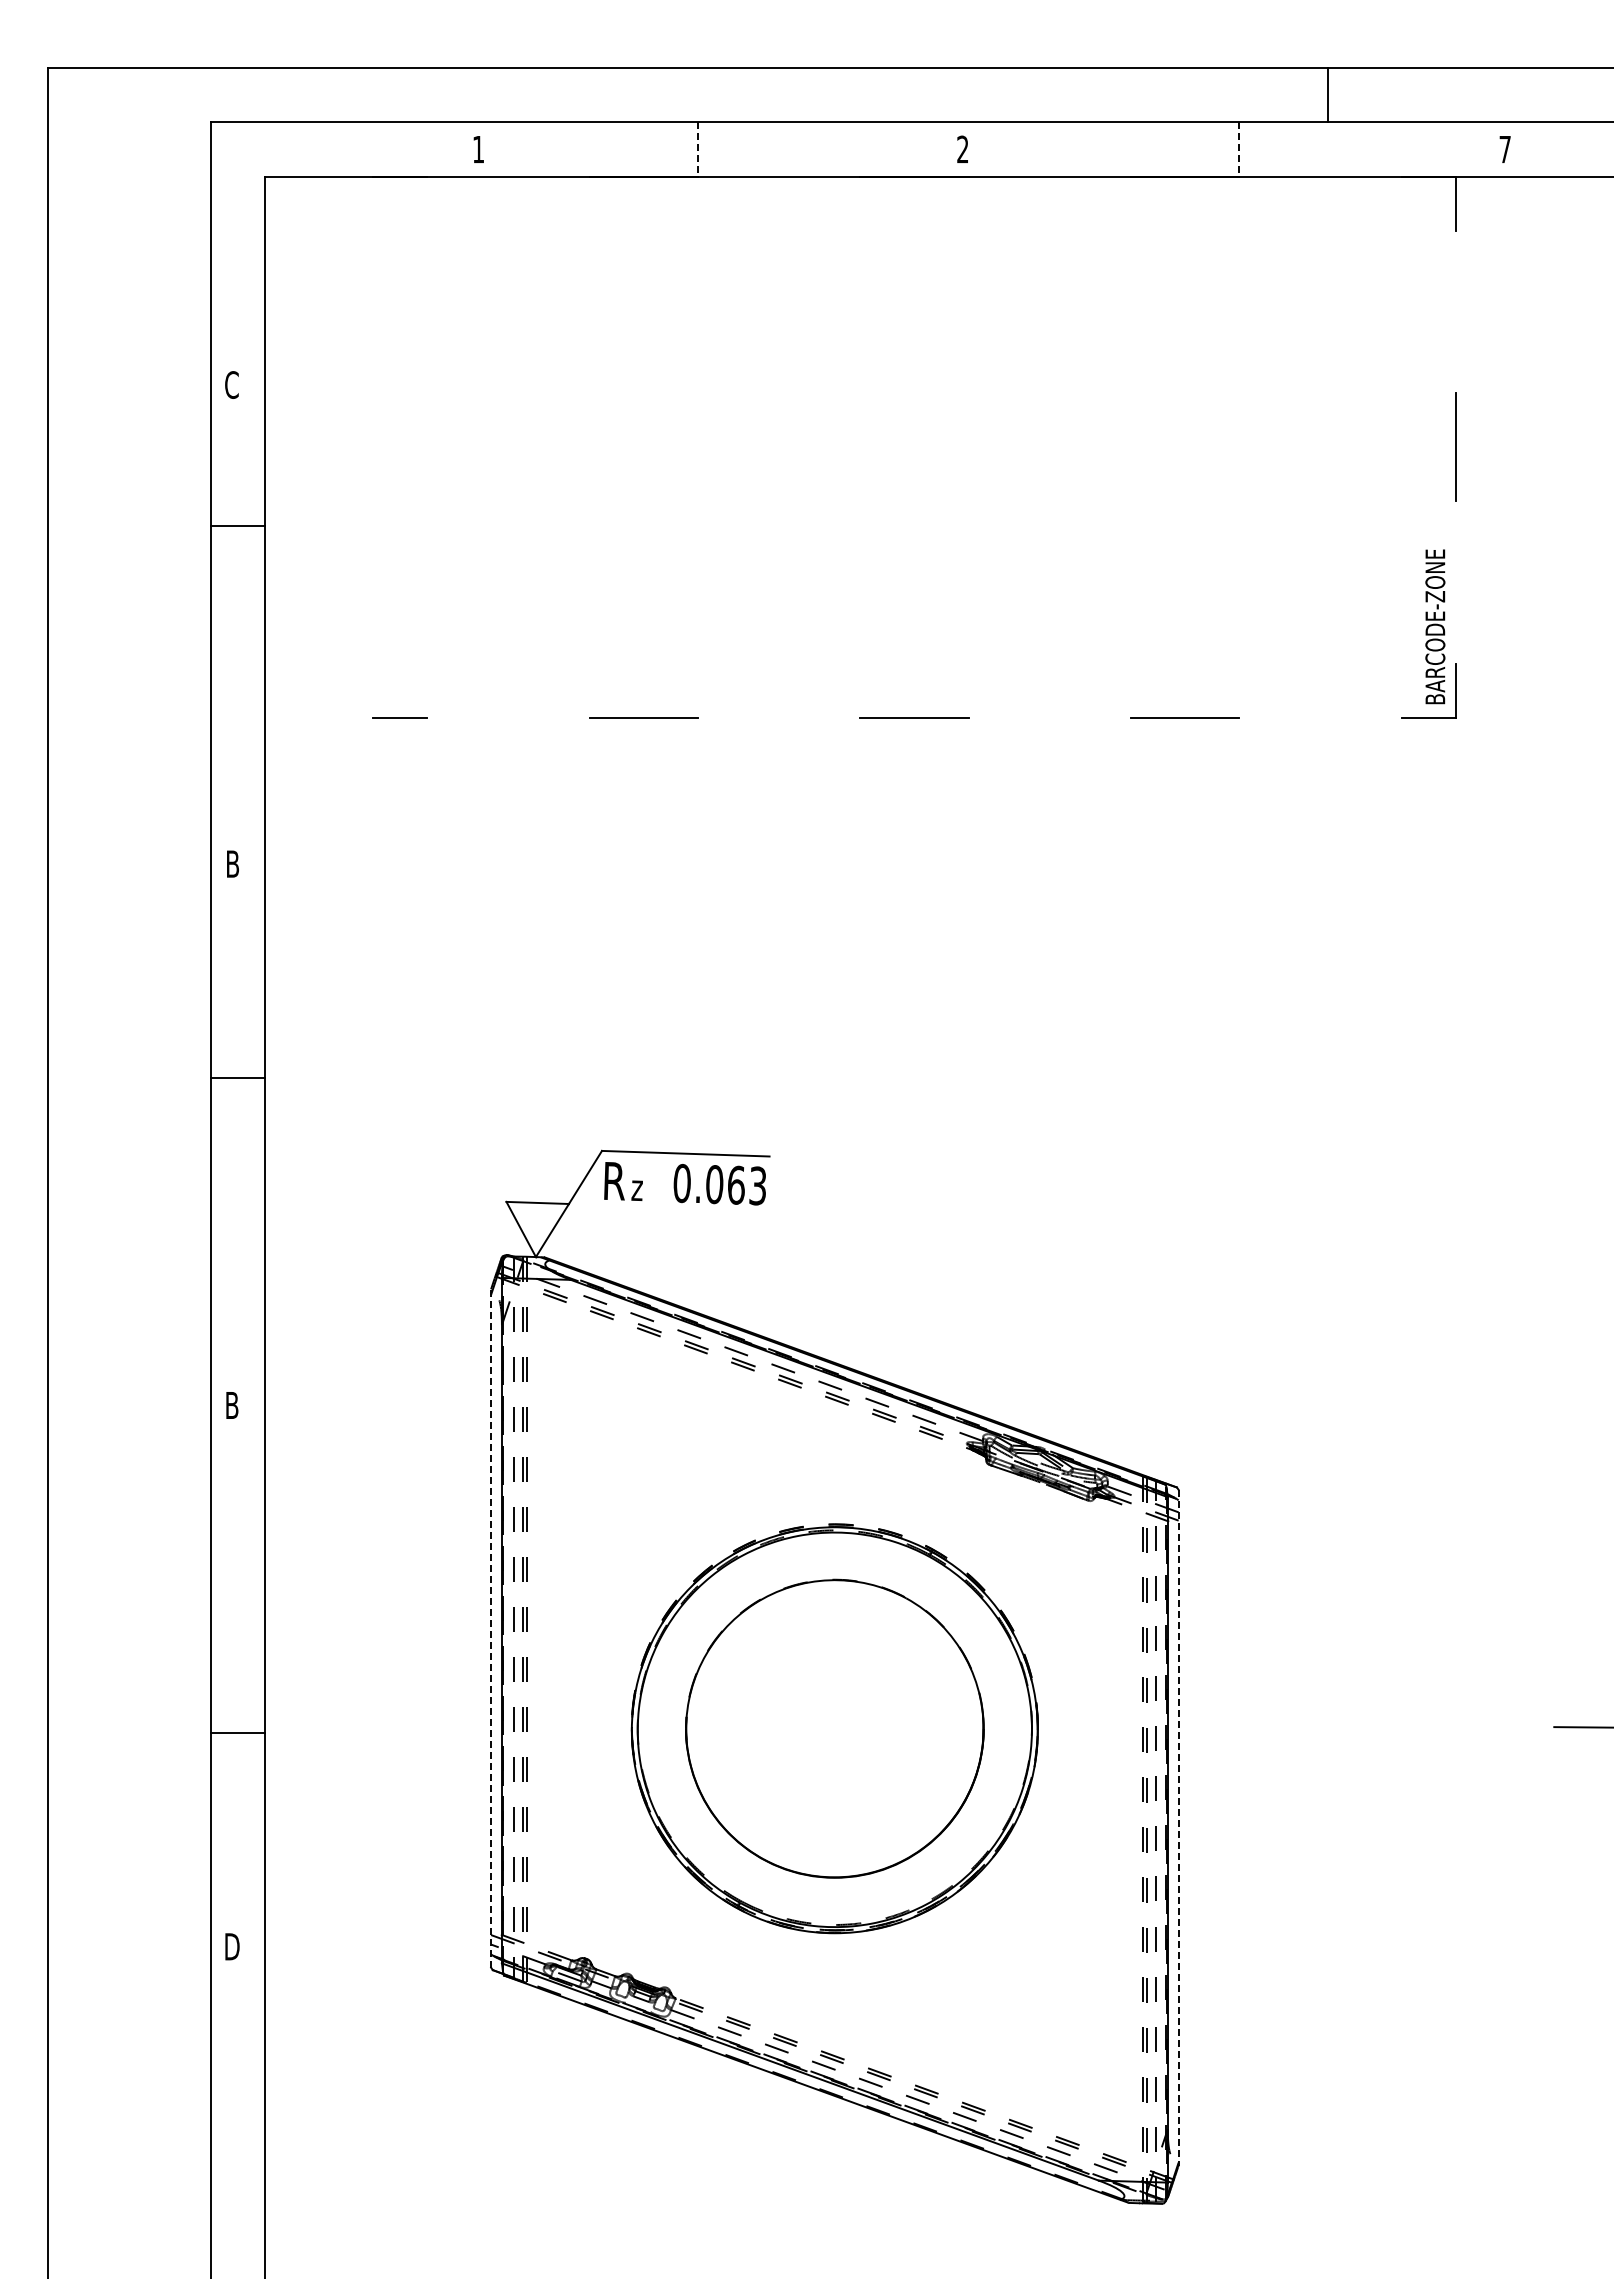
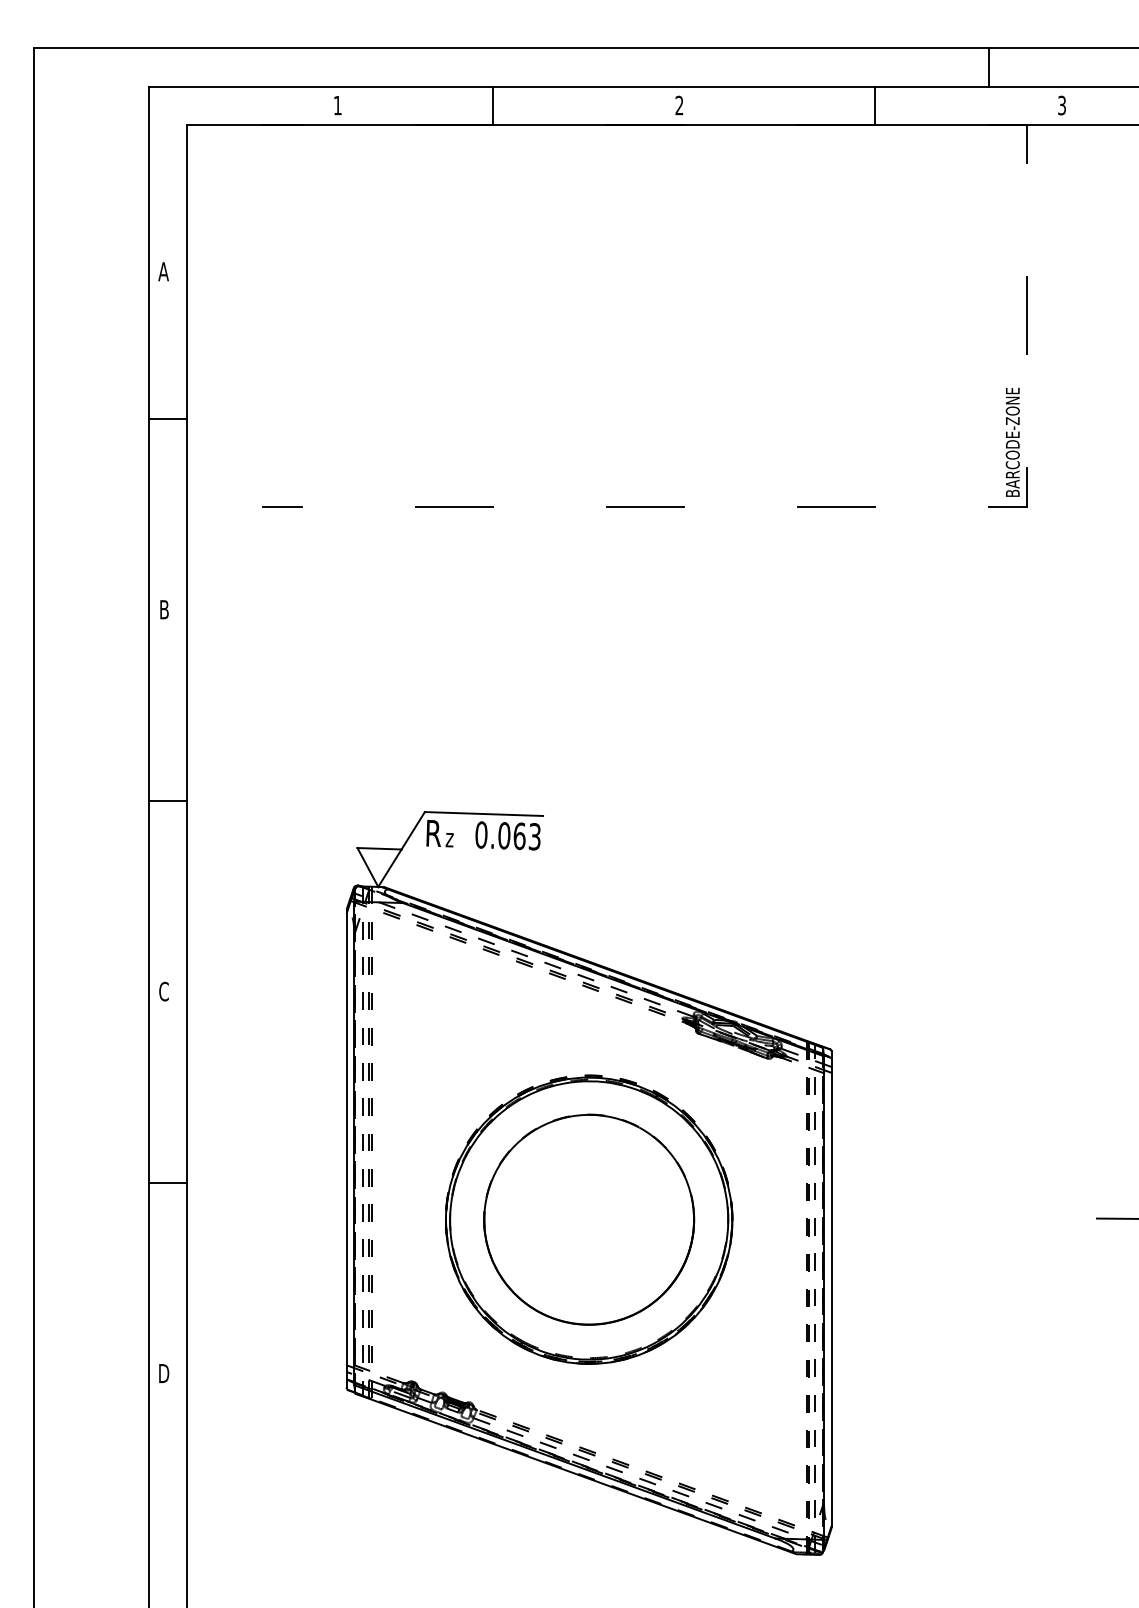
line: (1327, 95) -> (988, 67), moved
text: (1504, 149) -> (1061, 105), 7 -> 3
line: (698, 150) -> (492, 106), dashed -> solid
line: (1239, 150) -> (874, 106), dashed -> solid
text: (231, 384) -> (163, 271), C -> A
line: (237, 526) -> (167, 418), moved
line: (237, 1077) -> (167, 800), moved
text: (232, 1405) -> (164, 991), B -> C
line: (491, 1627) -> (346, 1148), dashed -> solid
line: (237, 1733) -> (167, 1182), moved
line: (1178, 1826) -> (831, 1288), dashed -> solid

